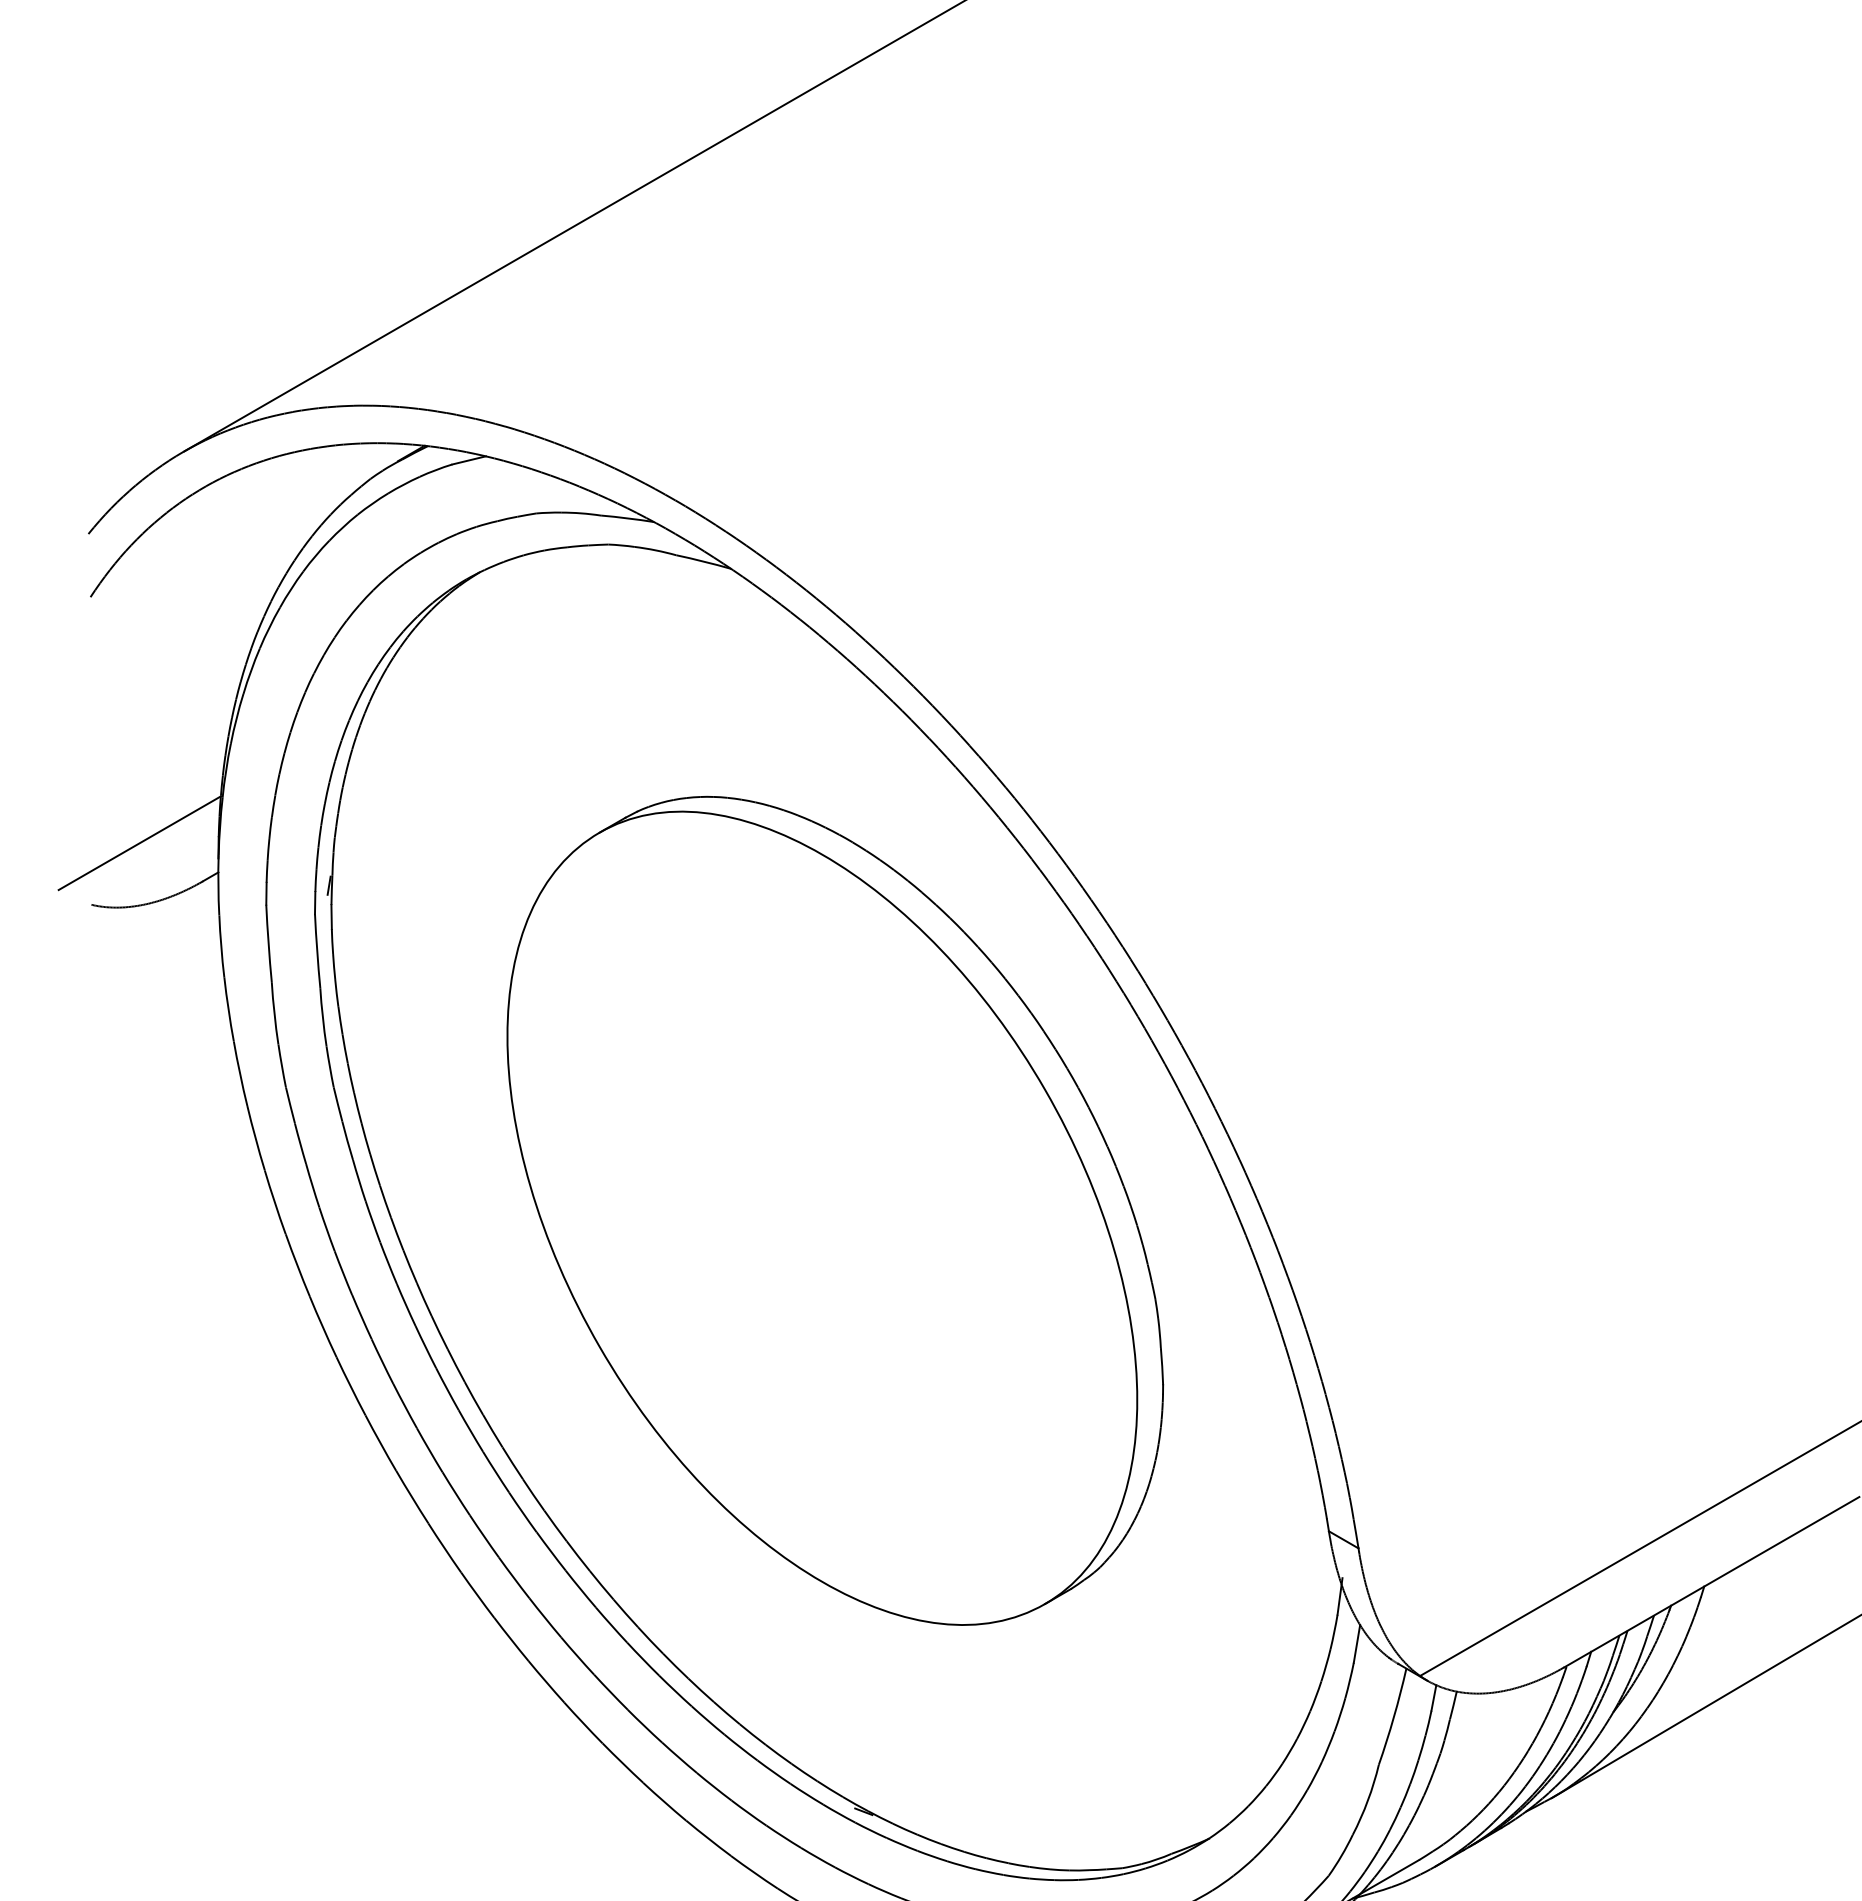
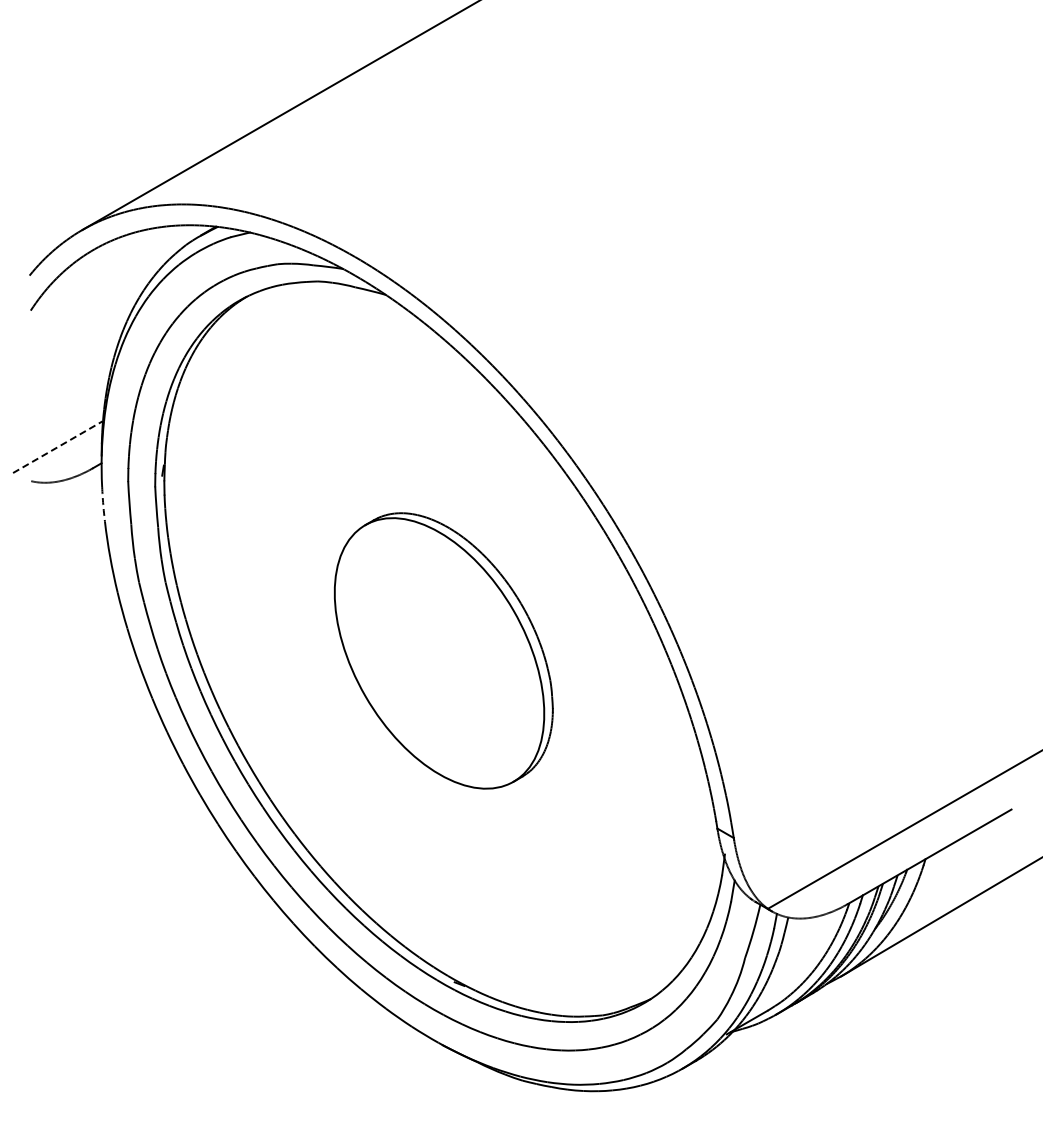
line: (140, 844) -> (58, 447), solid -> dashed
arc: (221, 946) -> (103, 504), solid -> dashed
part: (834, 1210) -> (443, 650), size x0.6

